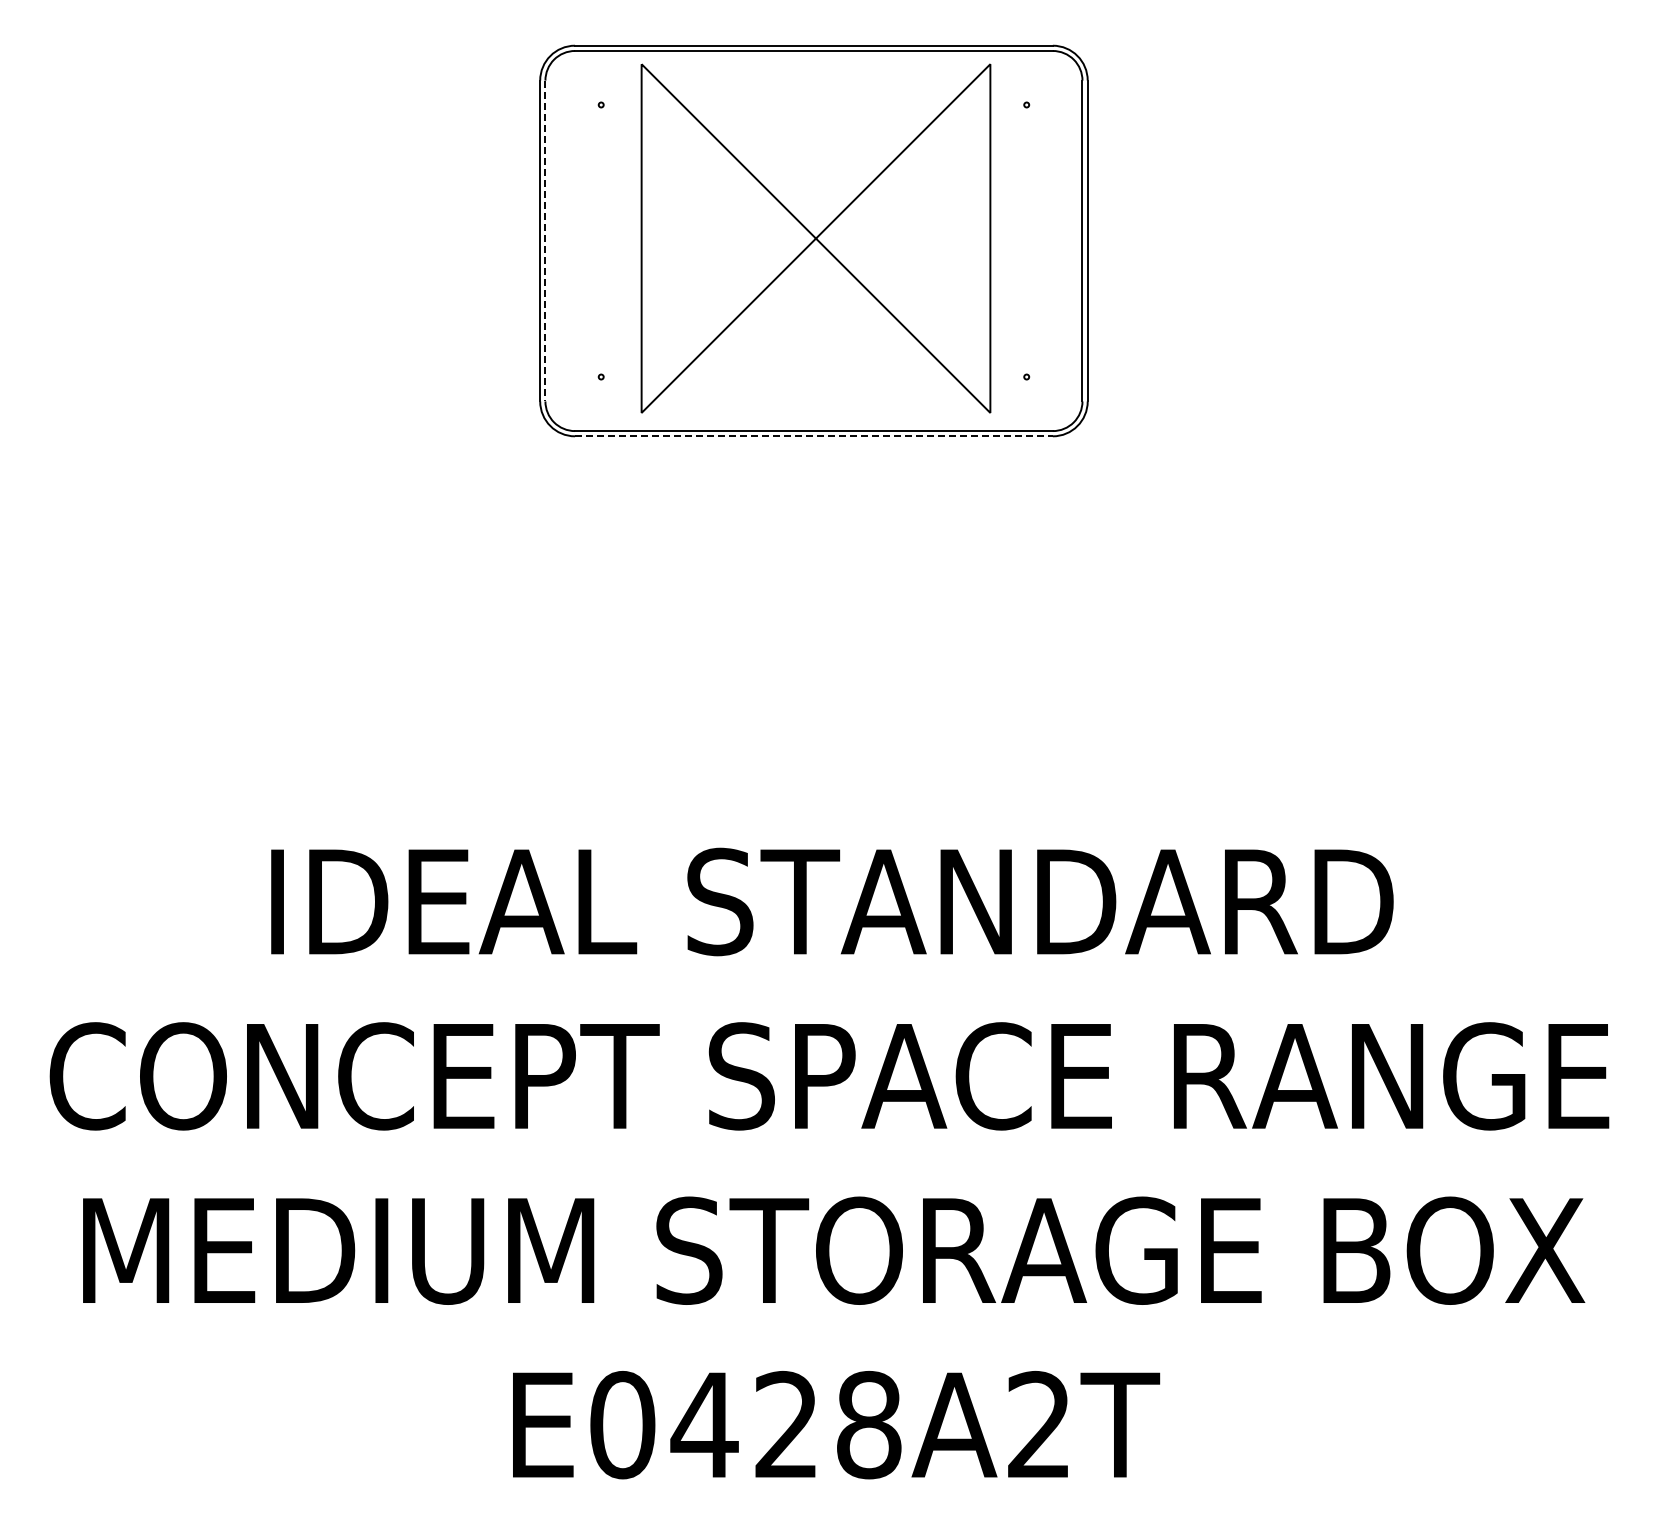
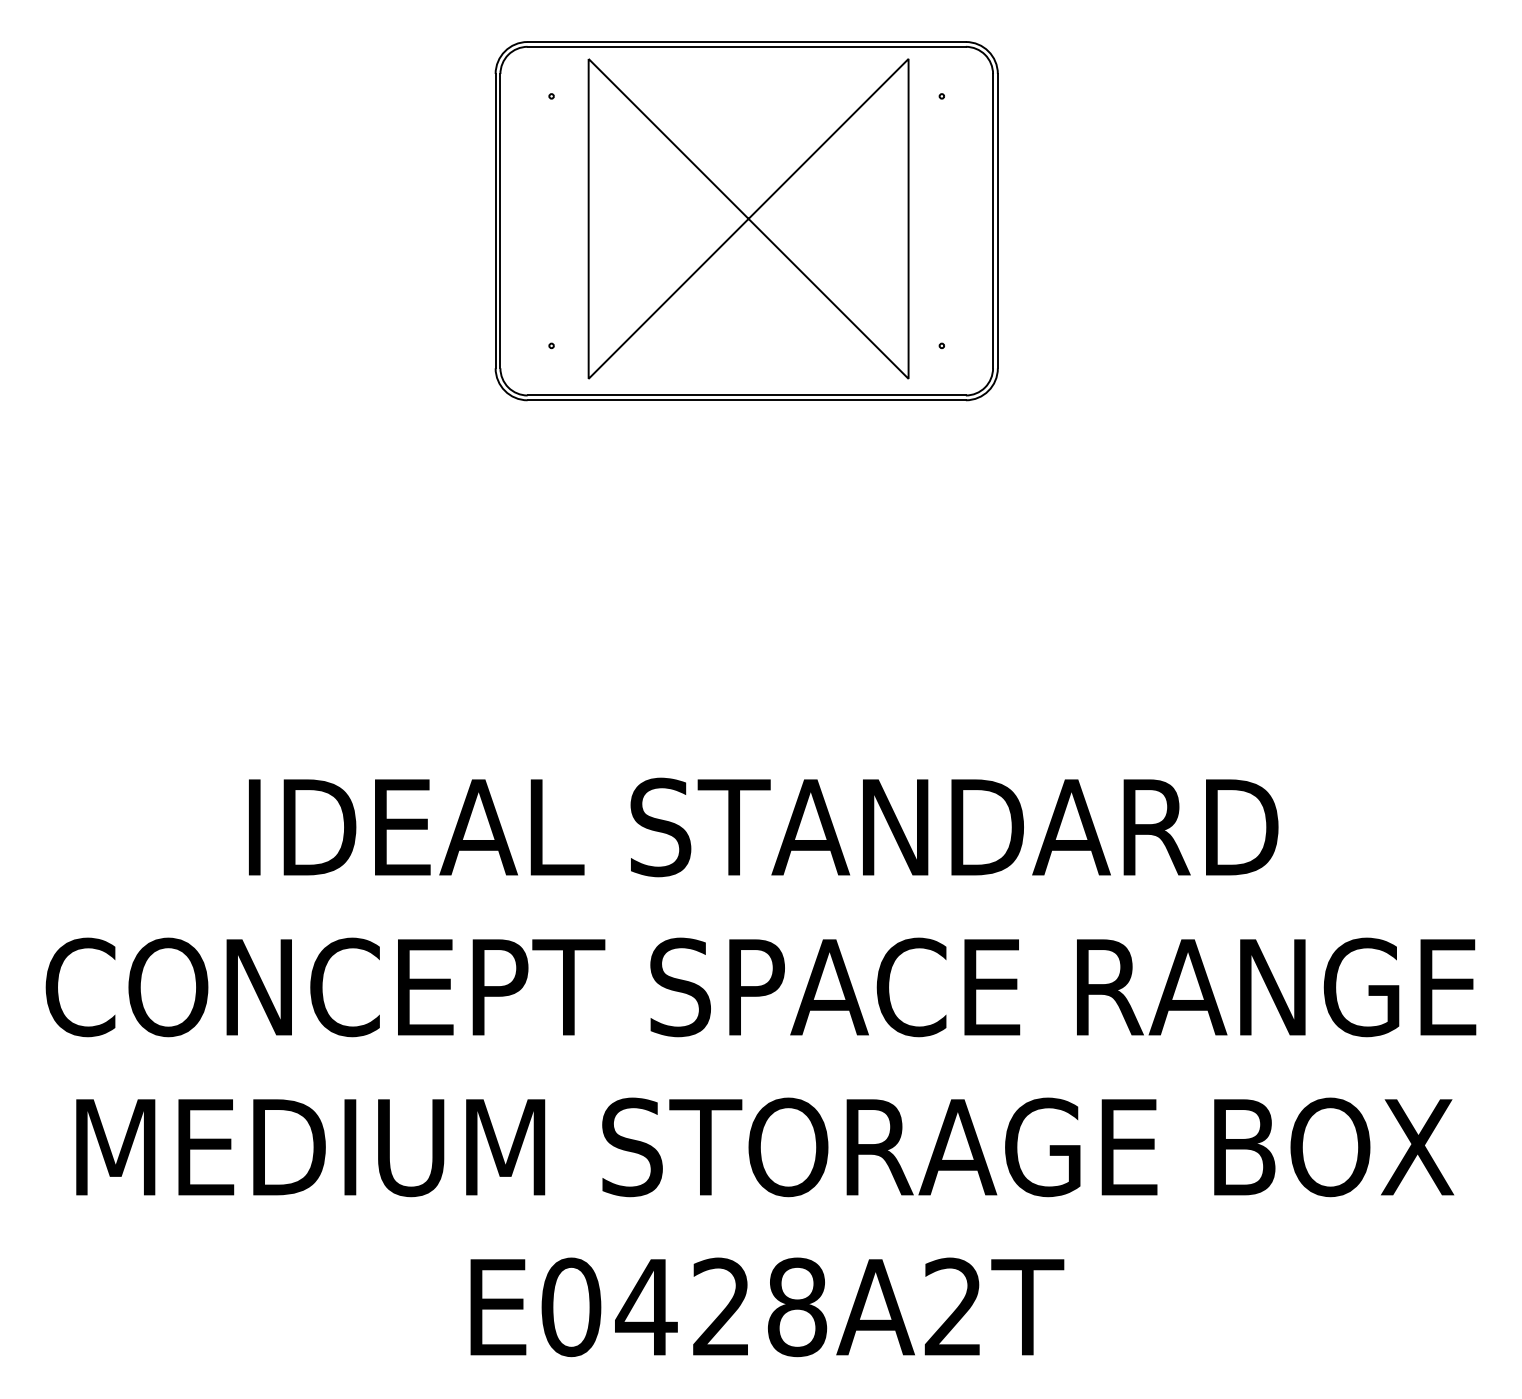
line: (545, 241) -> (500, 221), dashed -> solid
line: (813, 436) -> (746, 400), dashed -> solid

